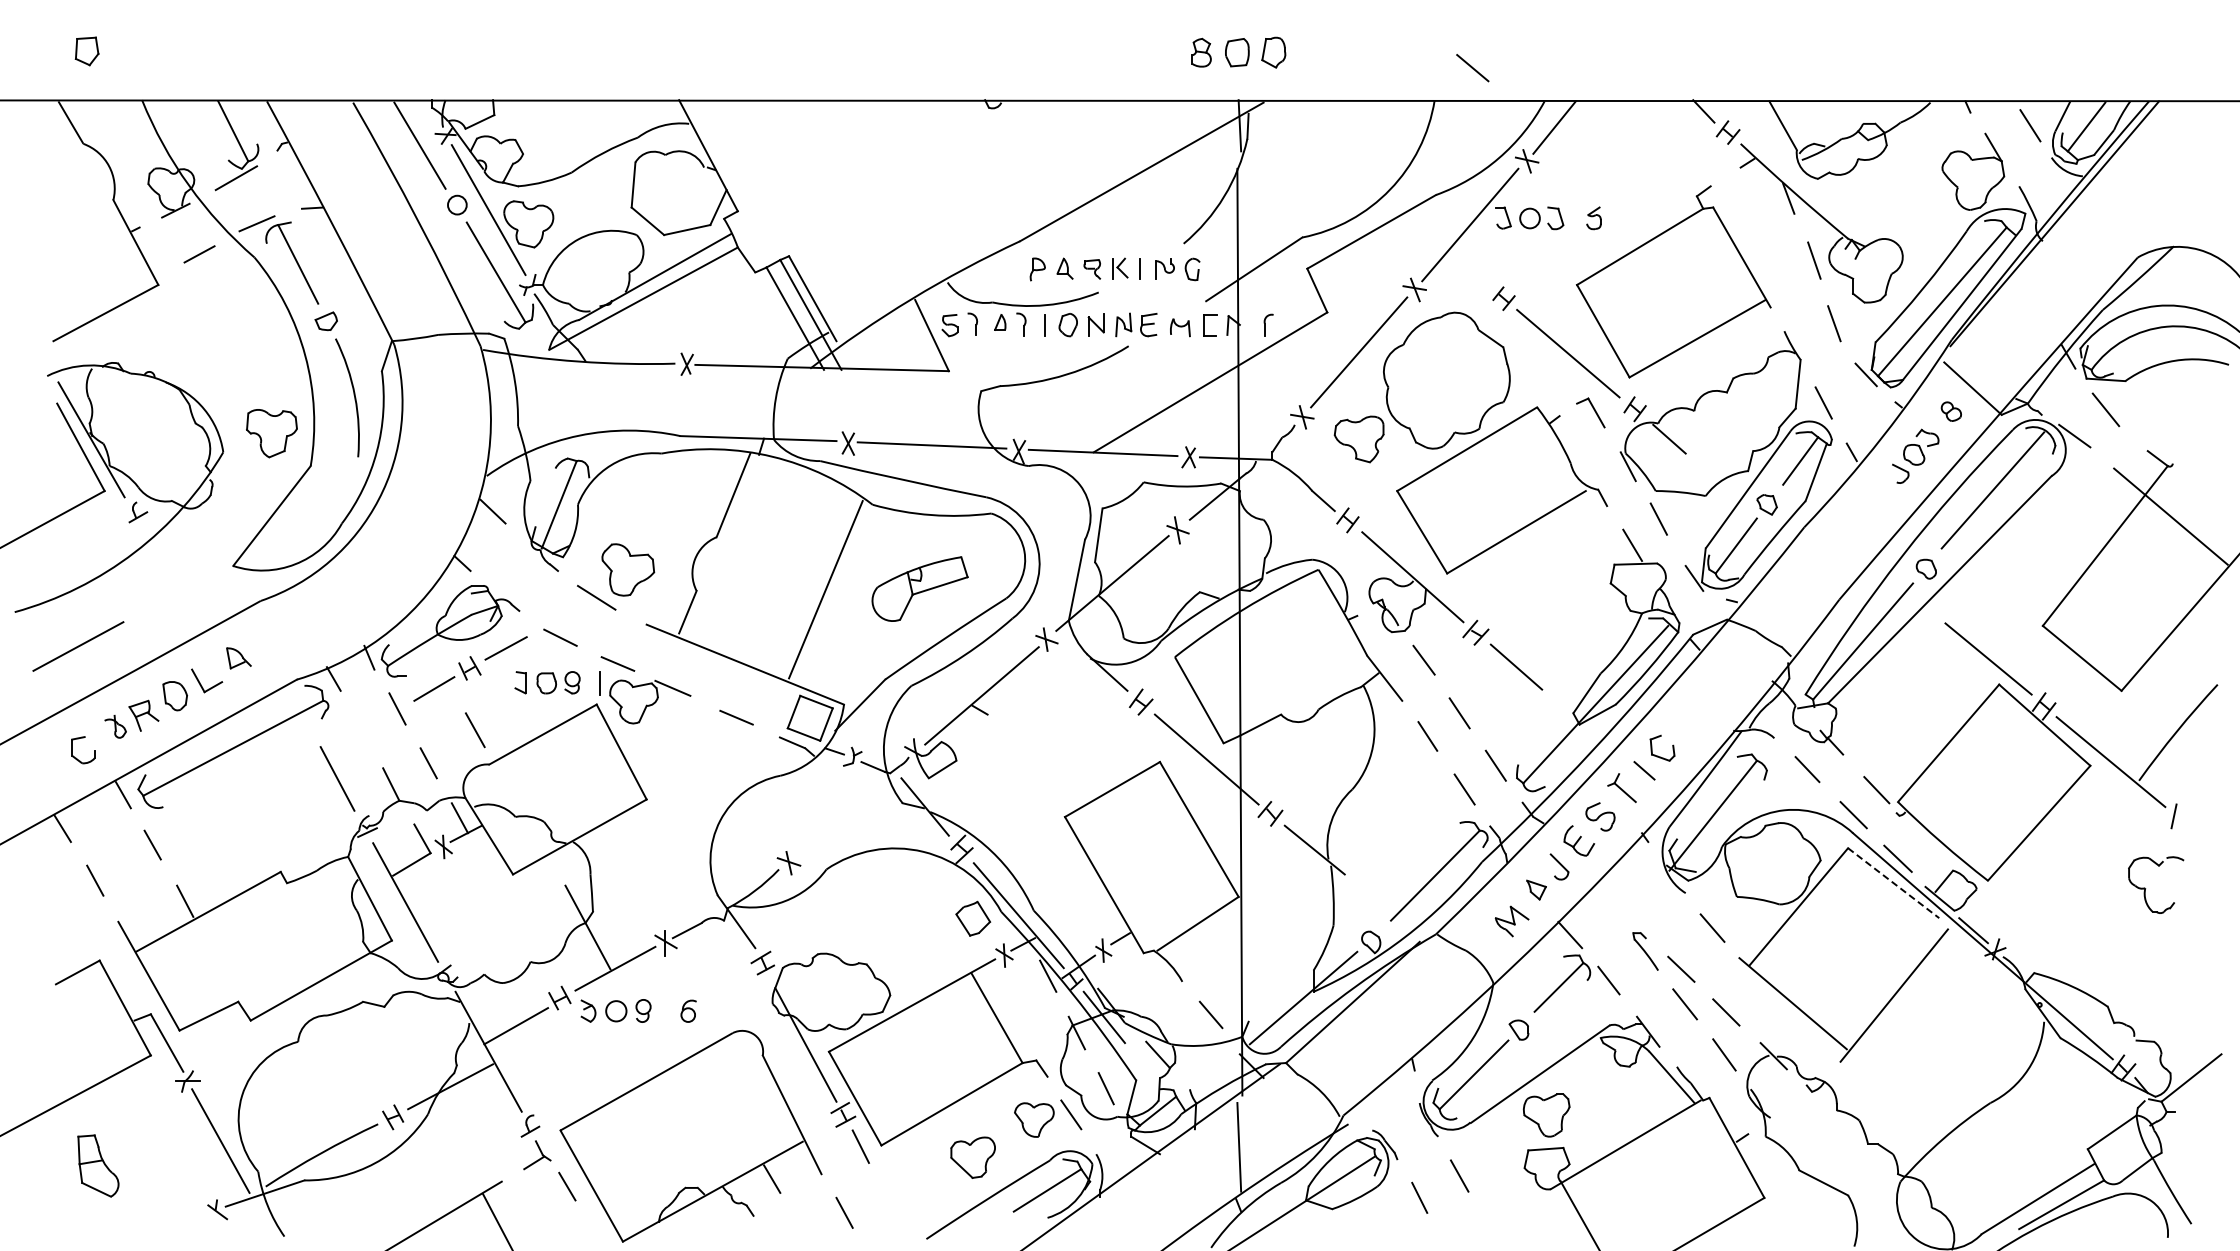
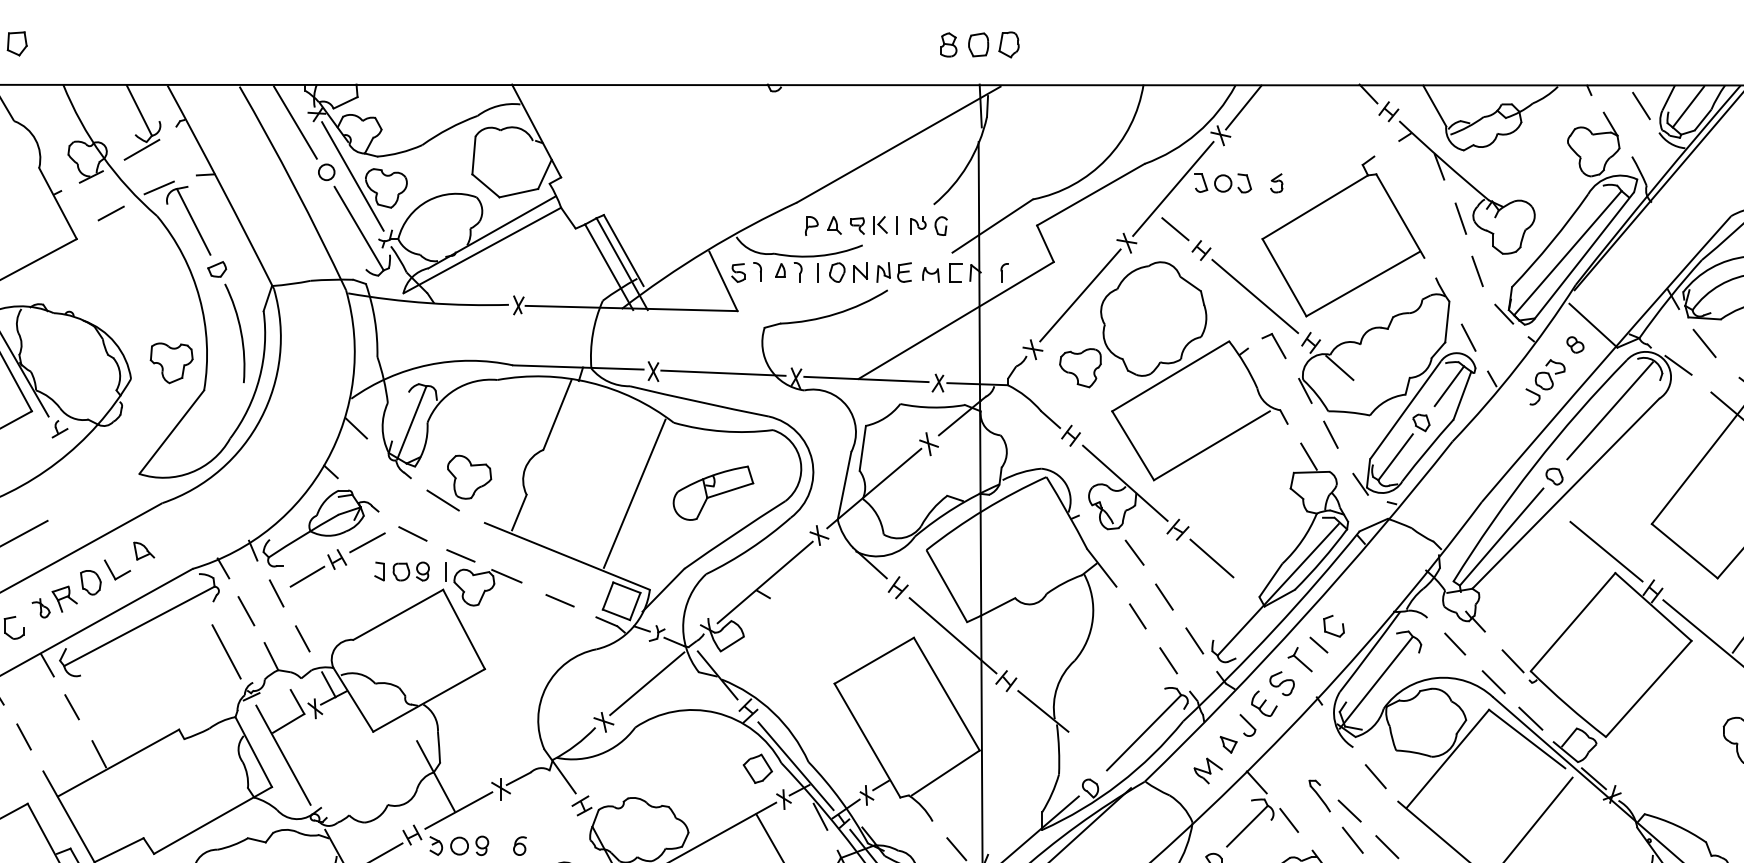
line: (1472, 68) -> (1175, 229), moved
line: (475, 730) -> (246, 611), moved
line: (840, 816) -> (646, 683), added
line: (1894, 883) -> (1527, 739), dashed -> solid

